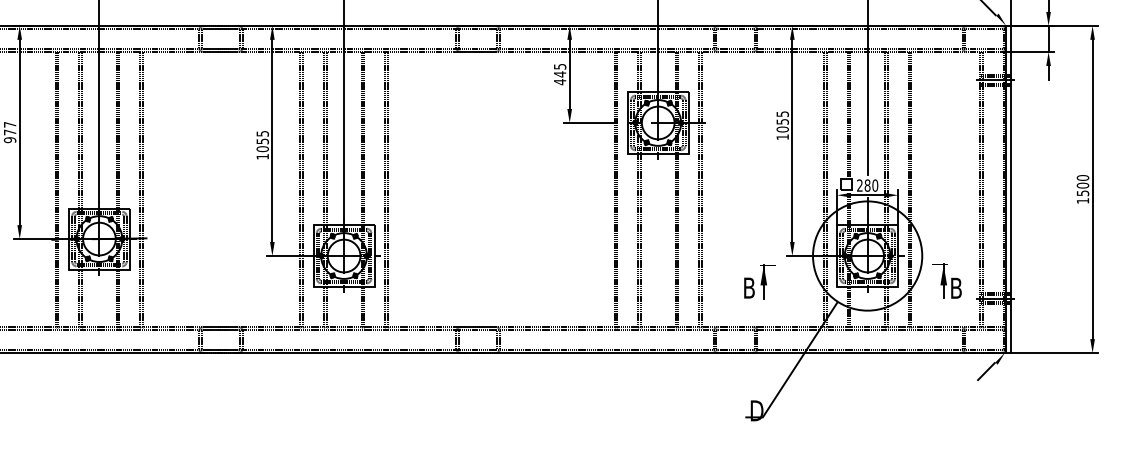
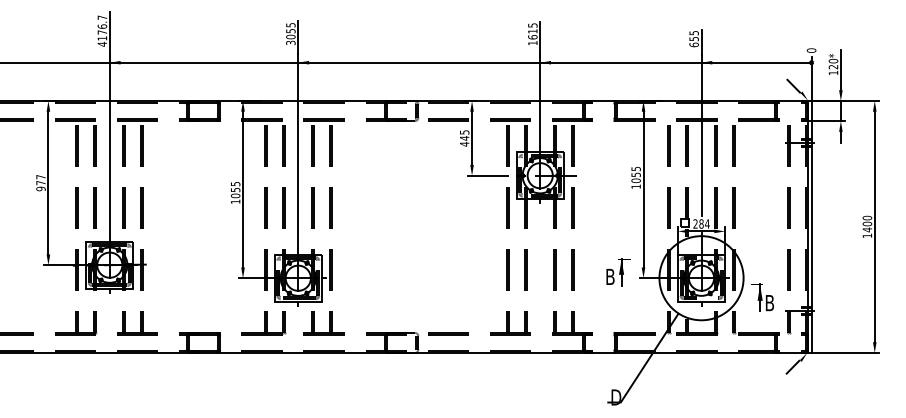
text: (875, 184) -> (707, 223), 280 -> 284
text: (1083, 192) -> (867, 229), 1500 -> 1400
part: (759, 282) -> (618, 272), moved

